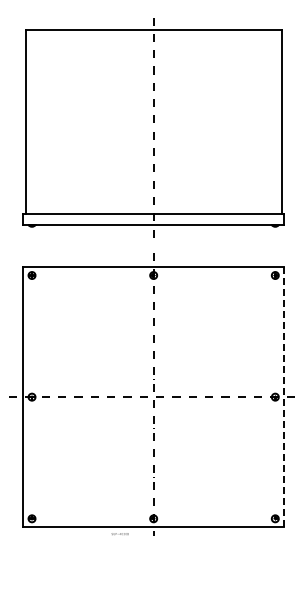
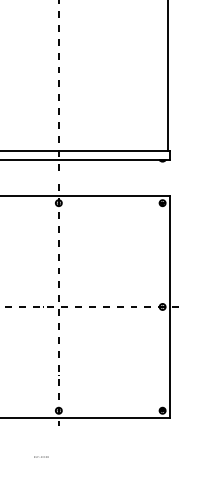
line: (283, 397) -> (169, 307), dashed -> solid
text: (119, 534) -> (40, 457), moved

